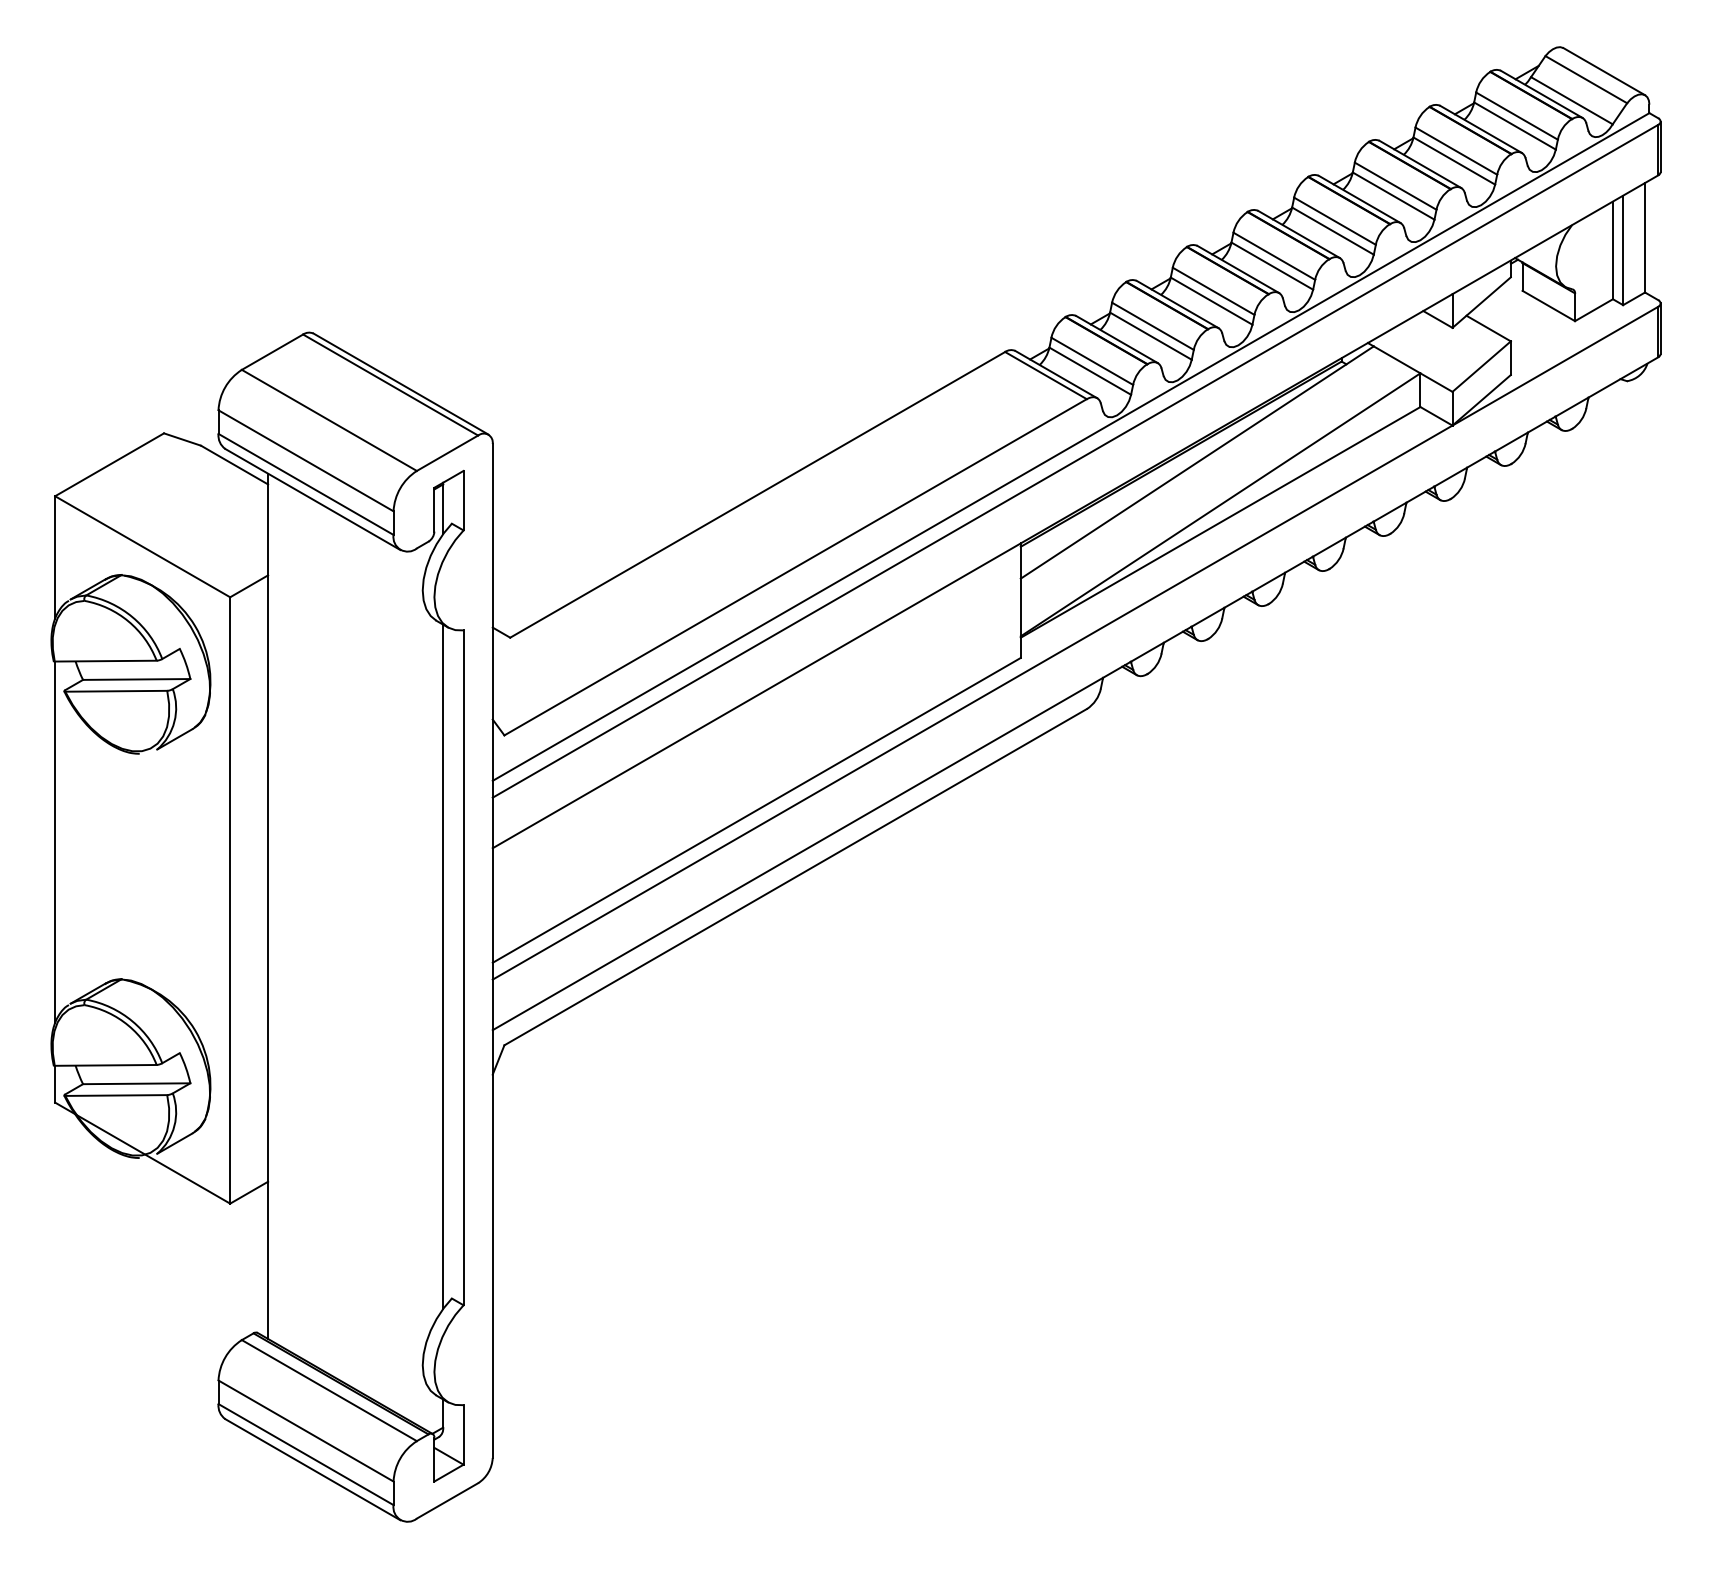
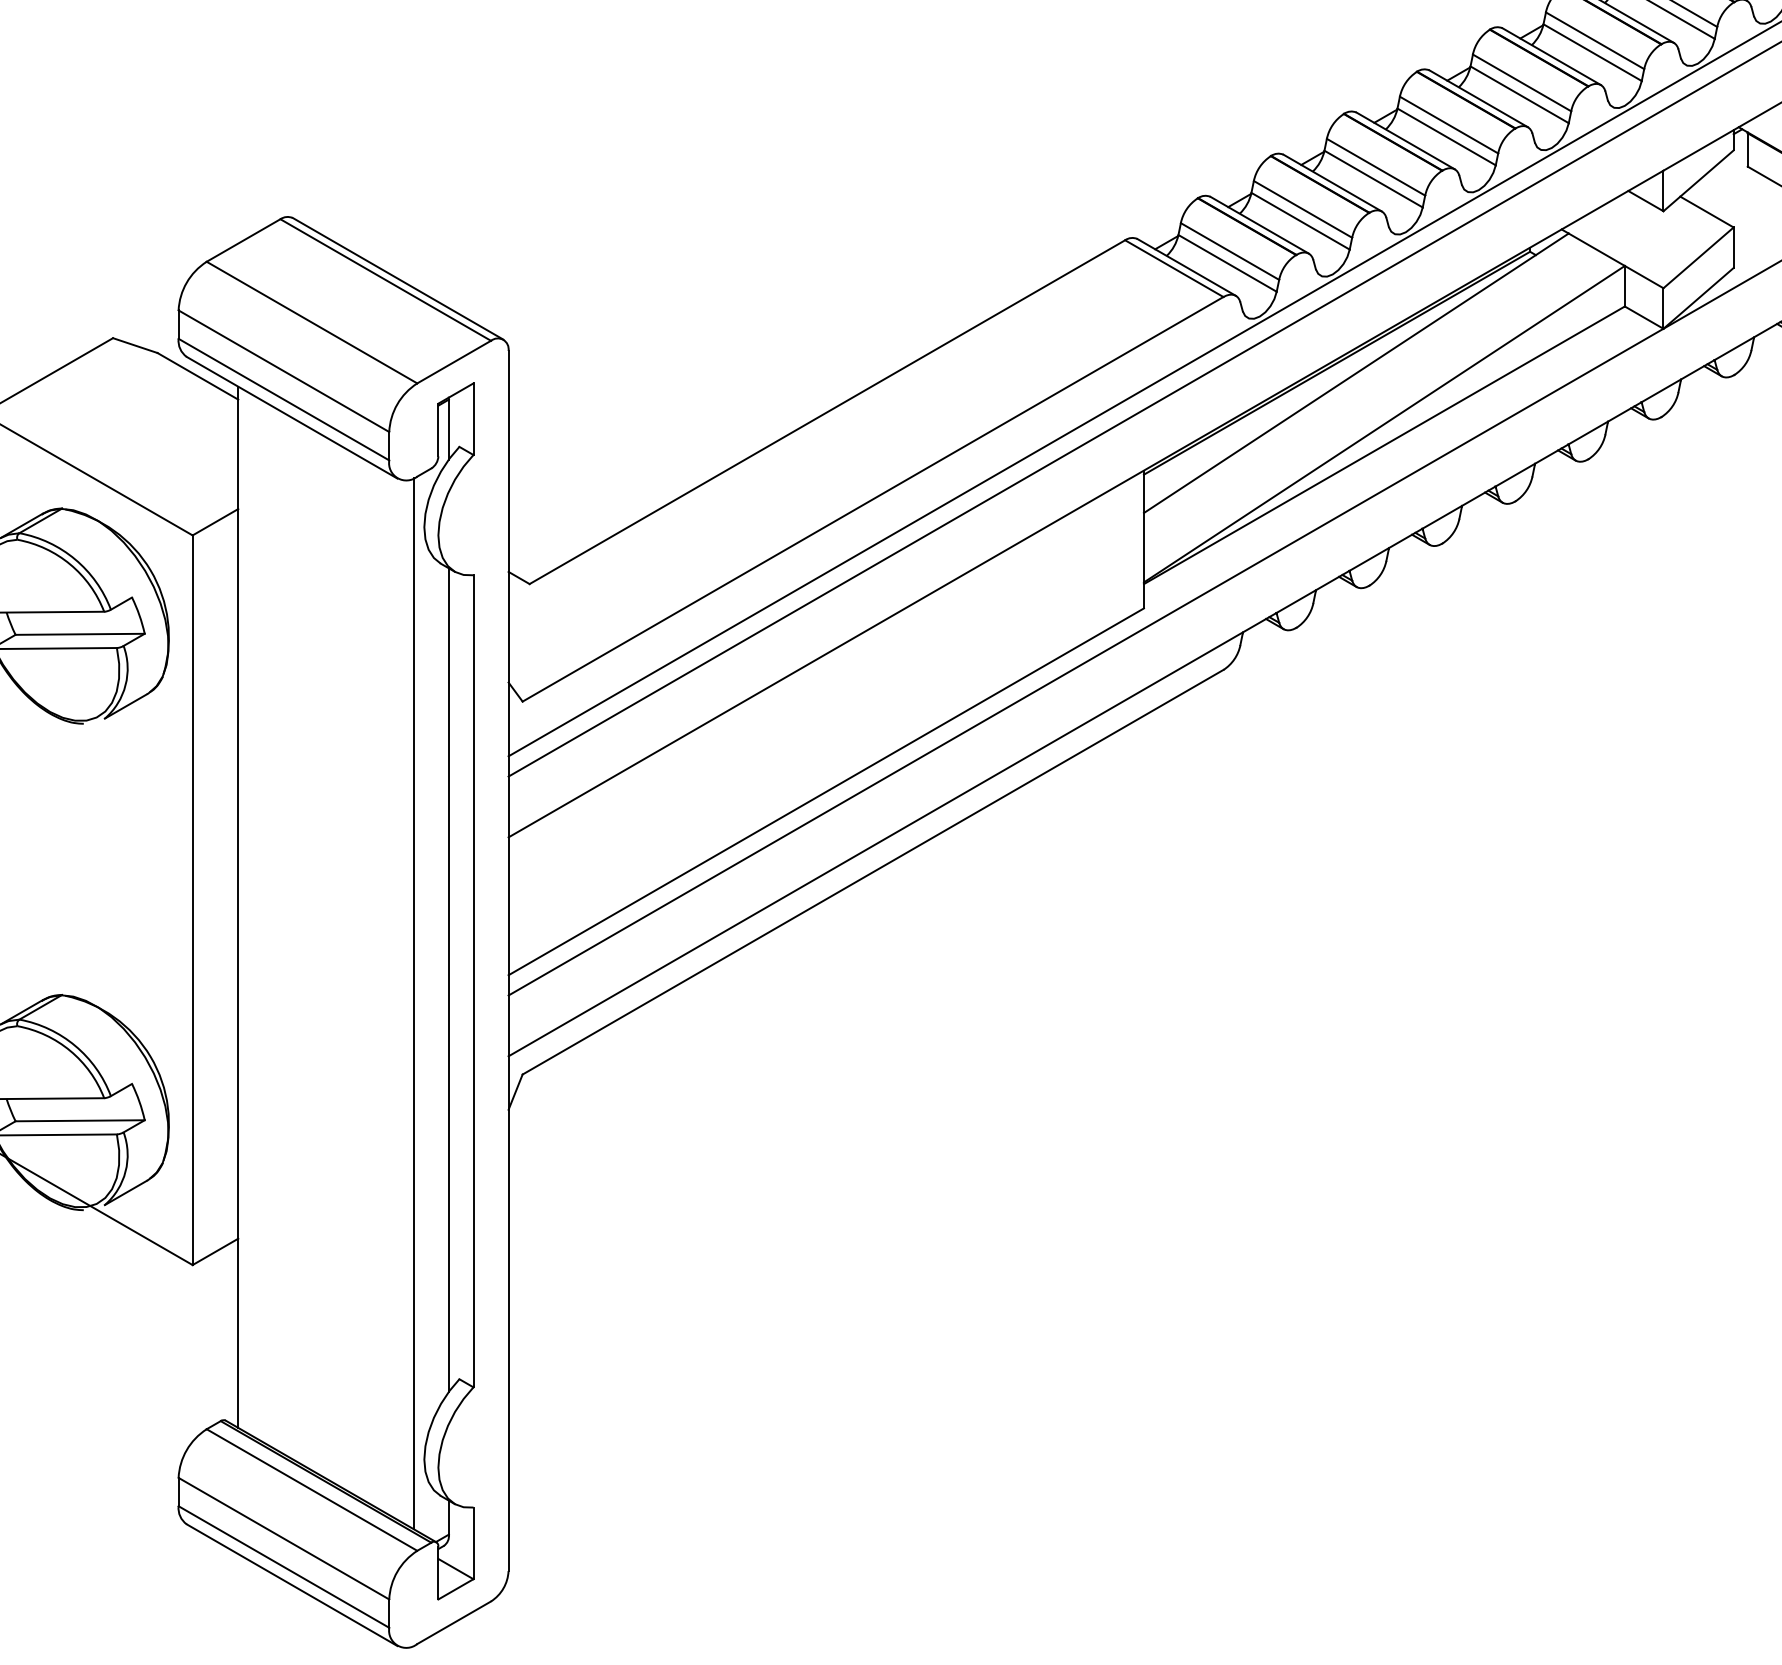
line: (413, 986) -> (413, 1003), added

